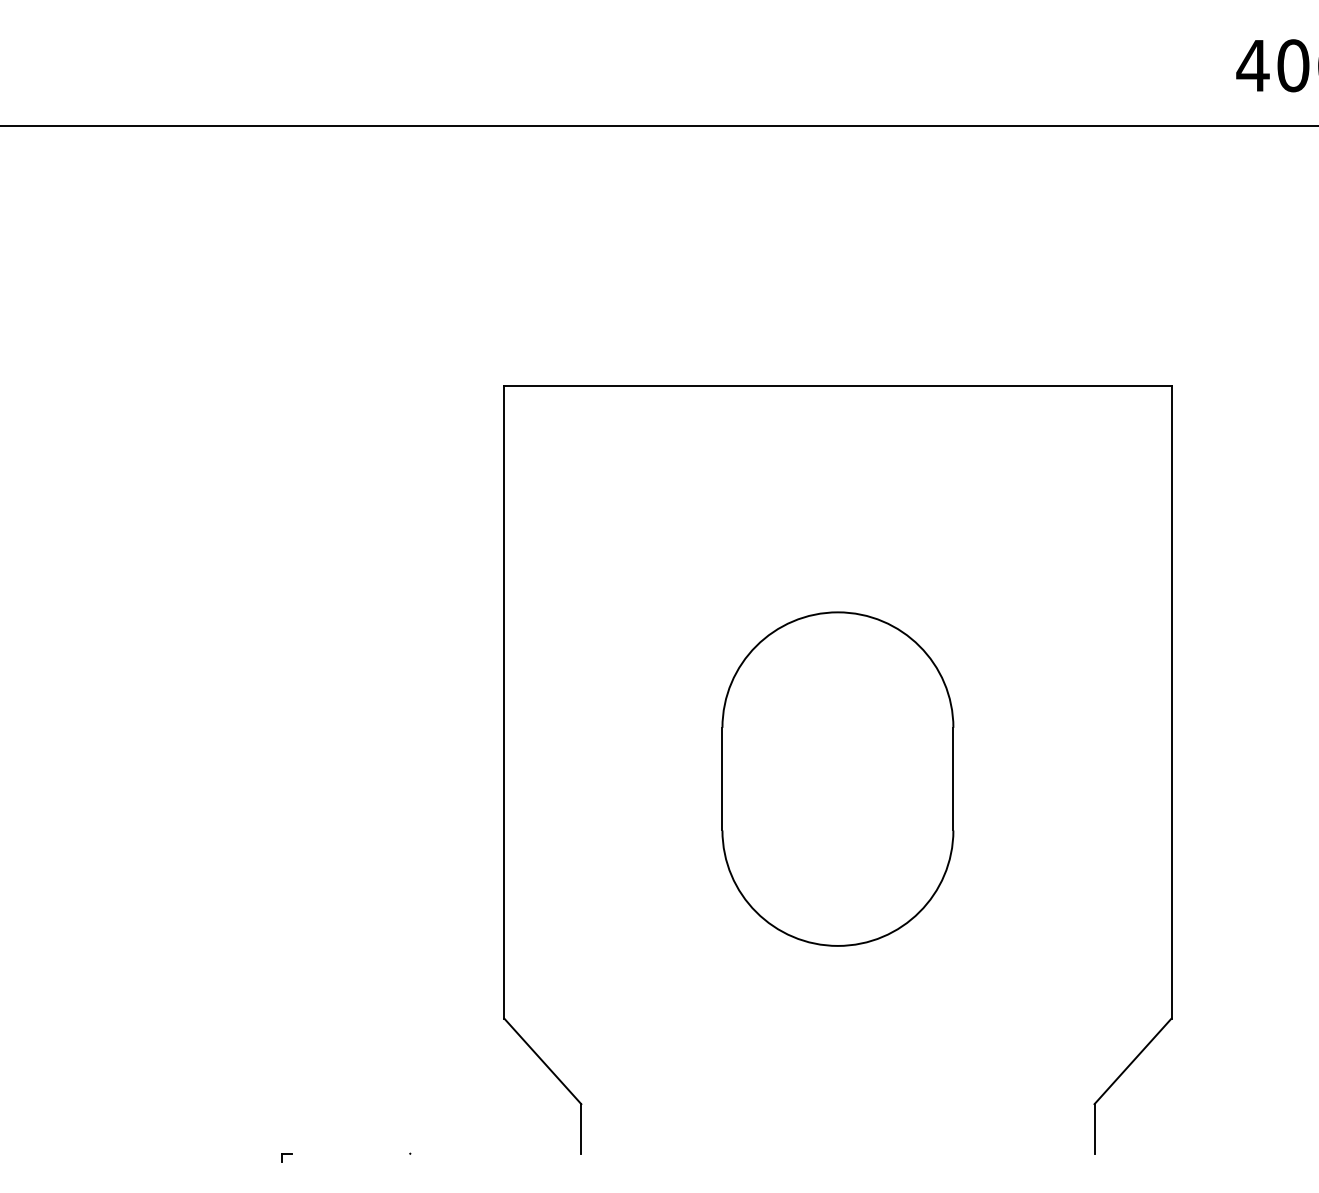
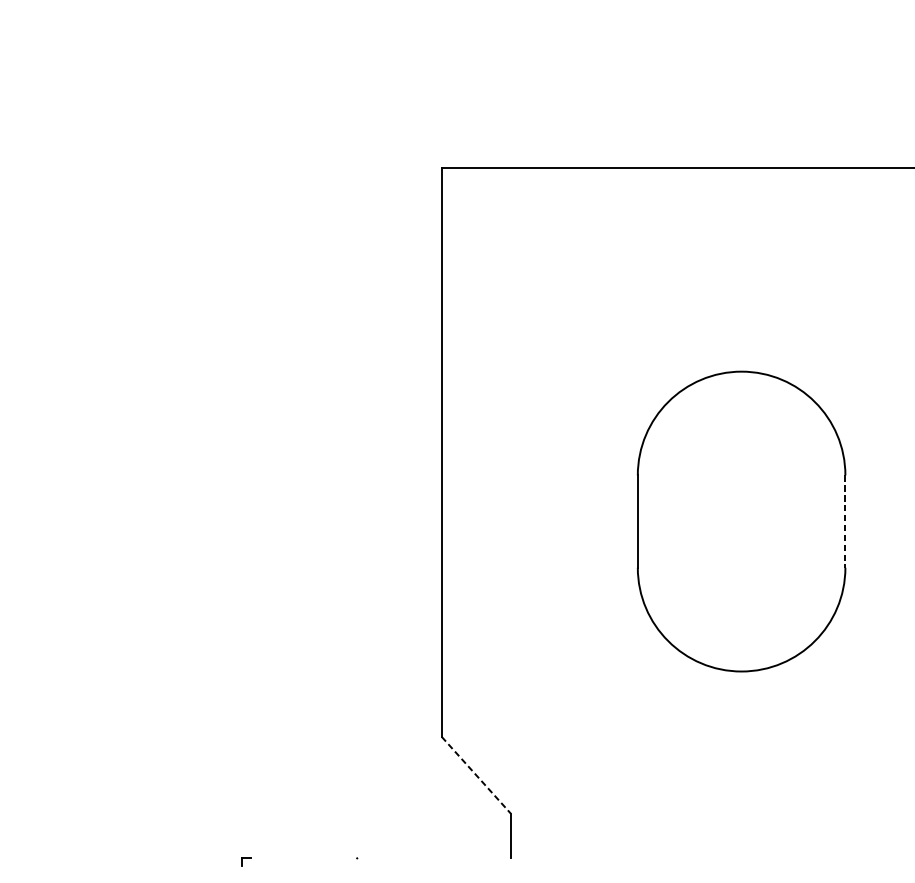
line: (953, 779) -> (845, 521), solid -> dashed
line: (542, 1061) -> (476, 775), solid -> dashed

